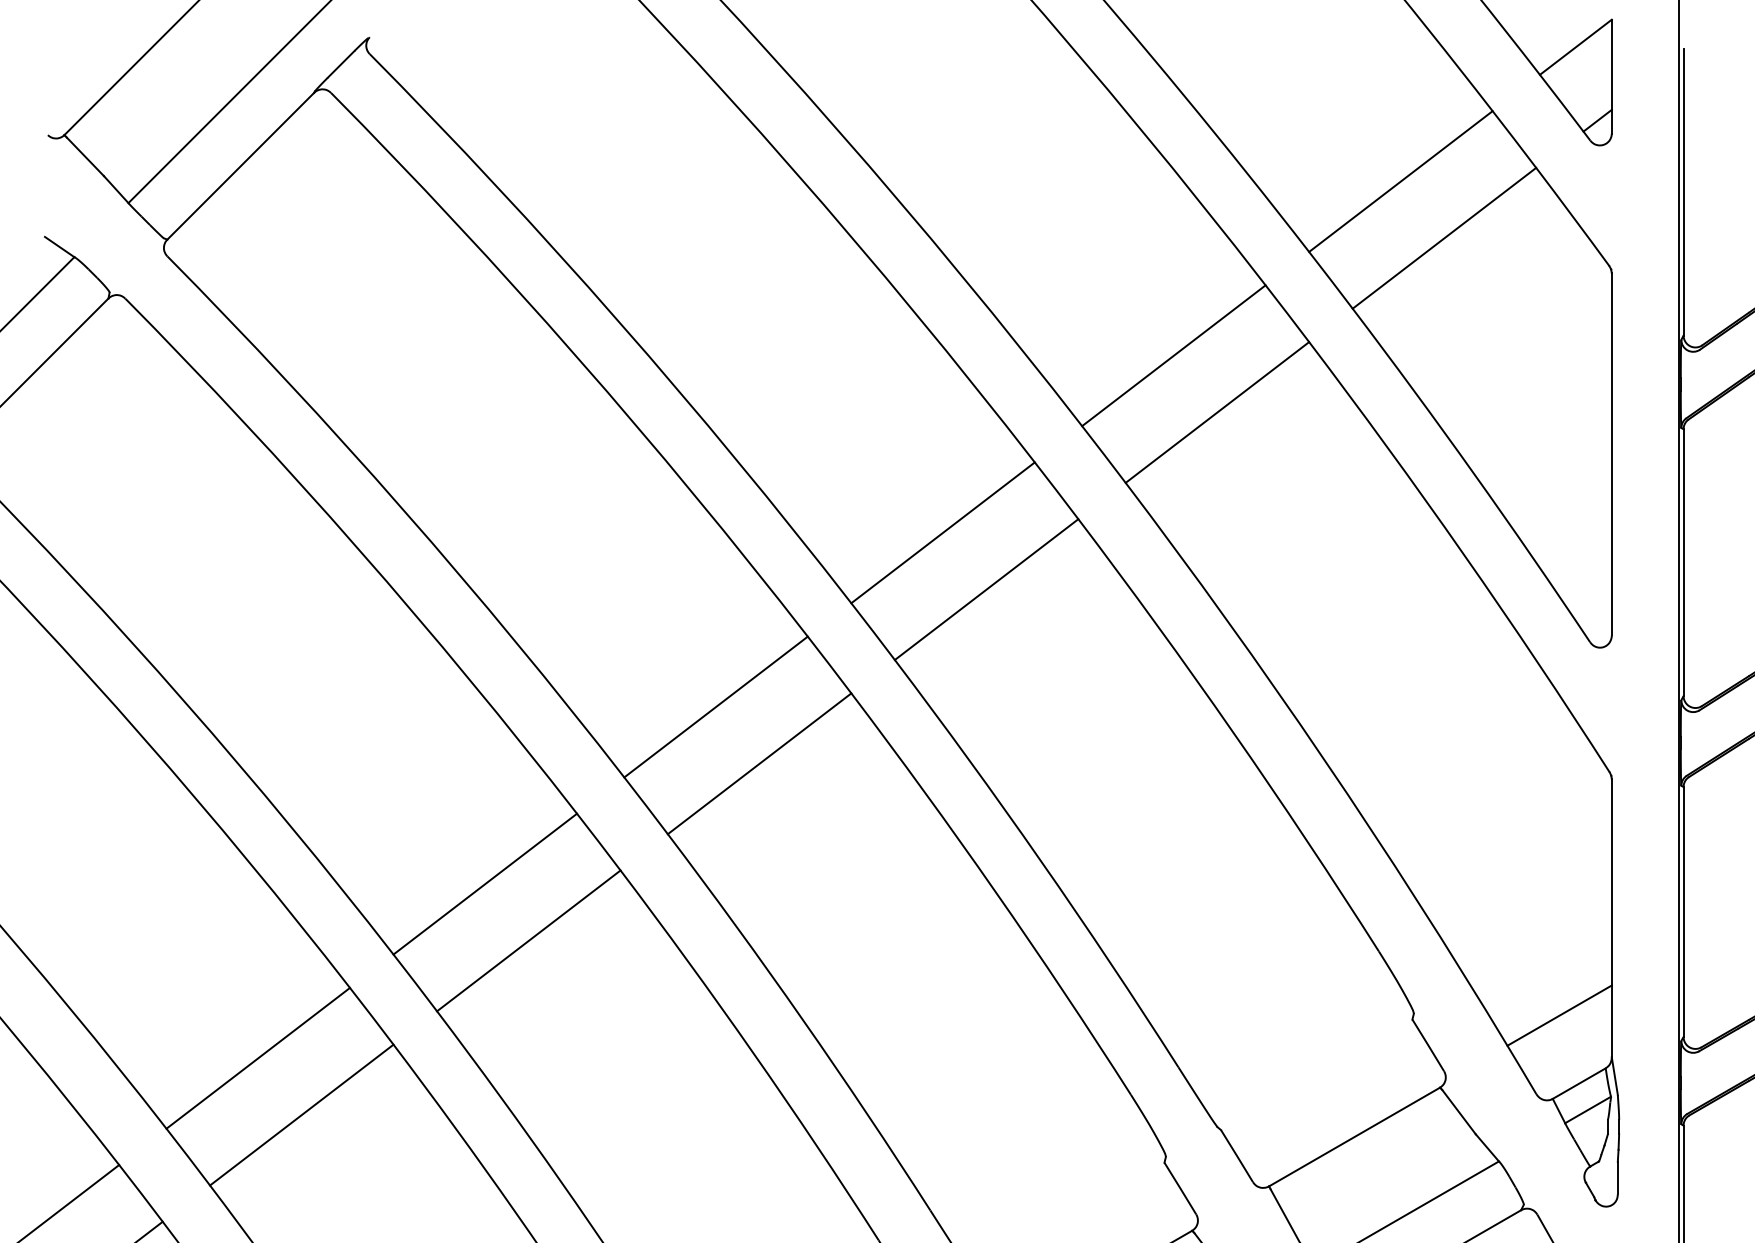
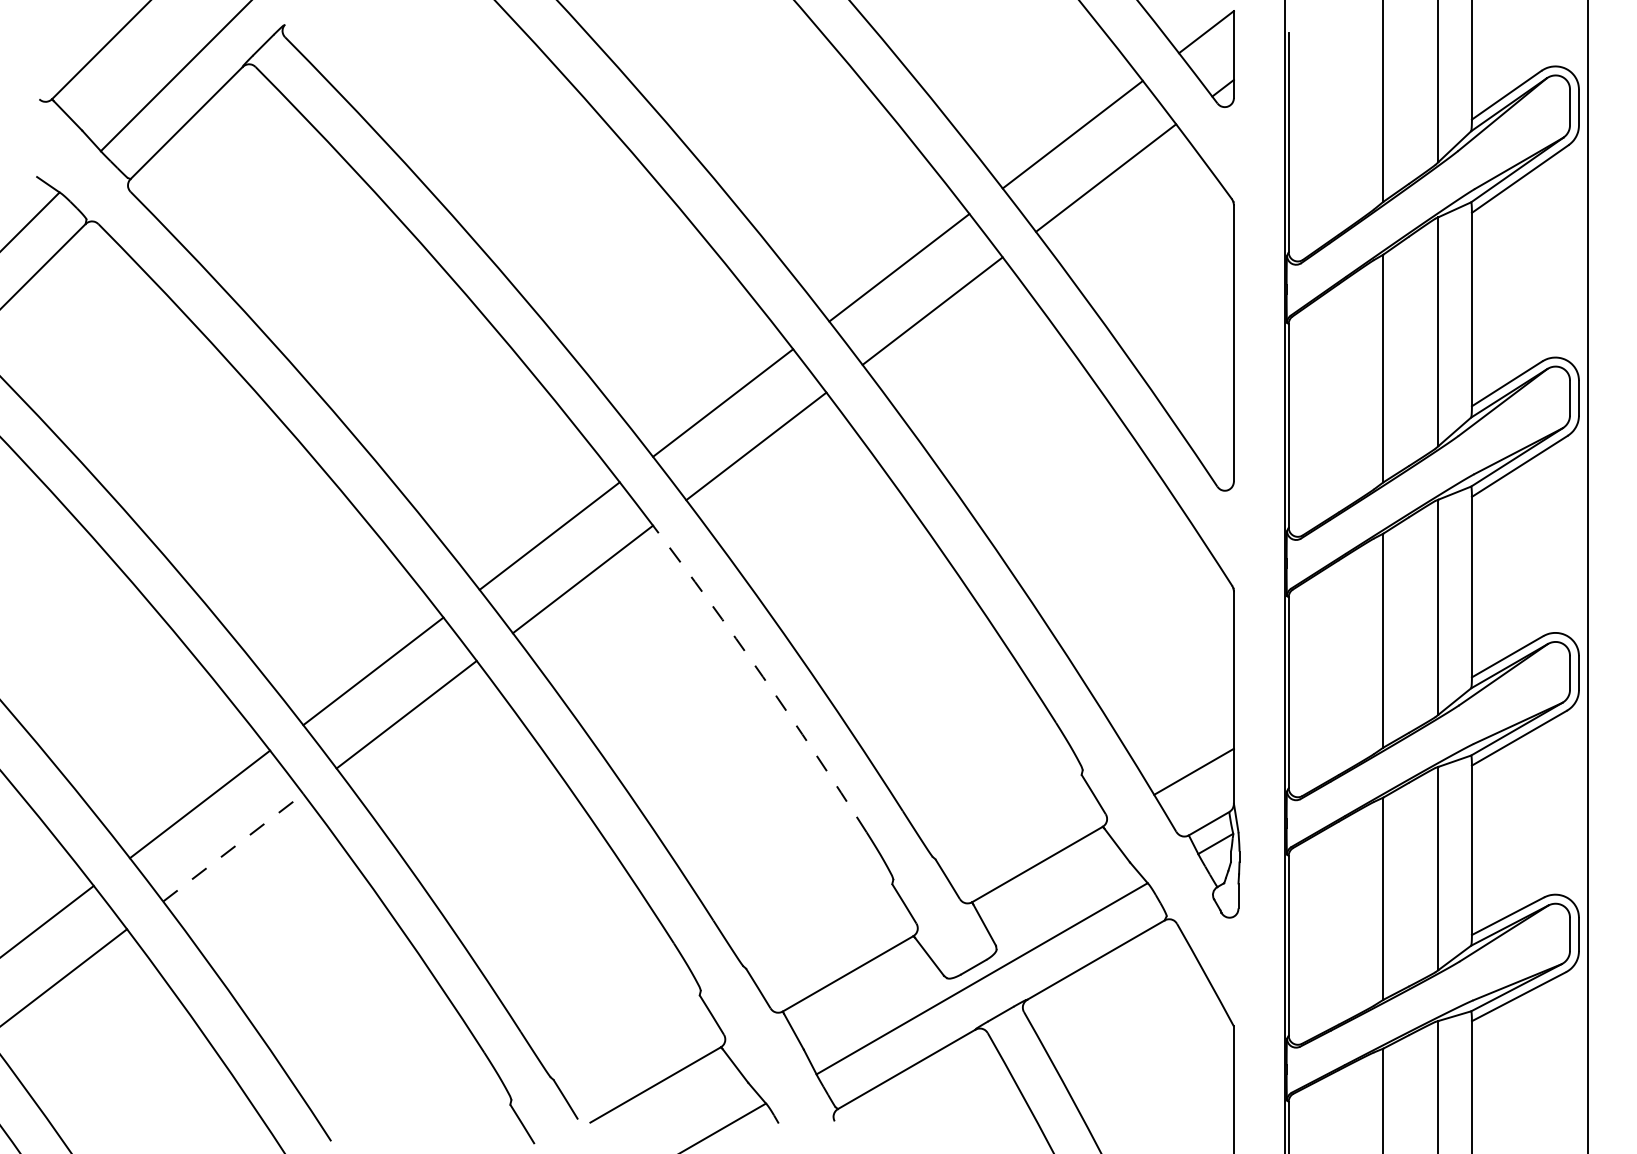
arc: (994, 890) -> (762, 676), solid -> dashed
line: (302, 1114) -> (233, 847), solid -> dashed

